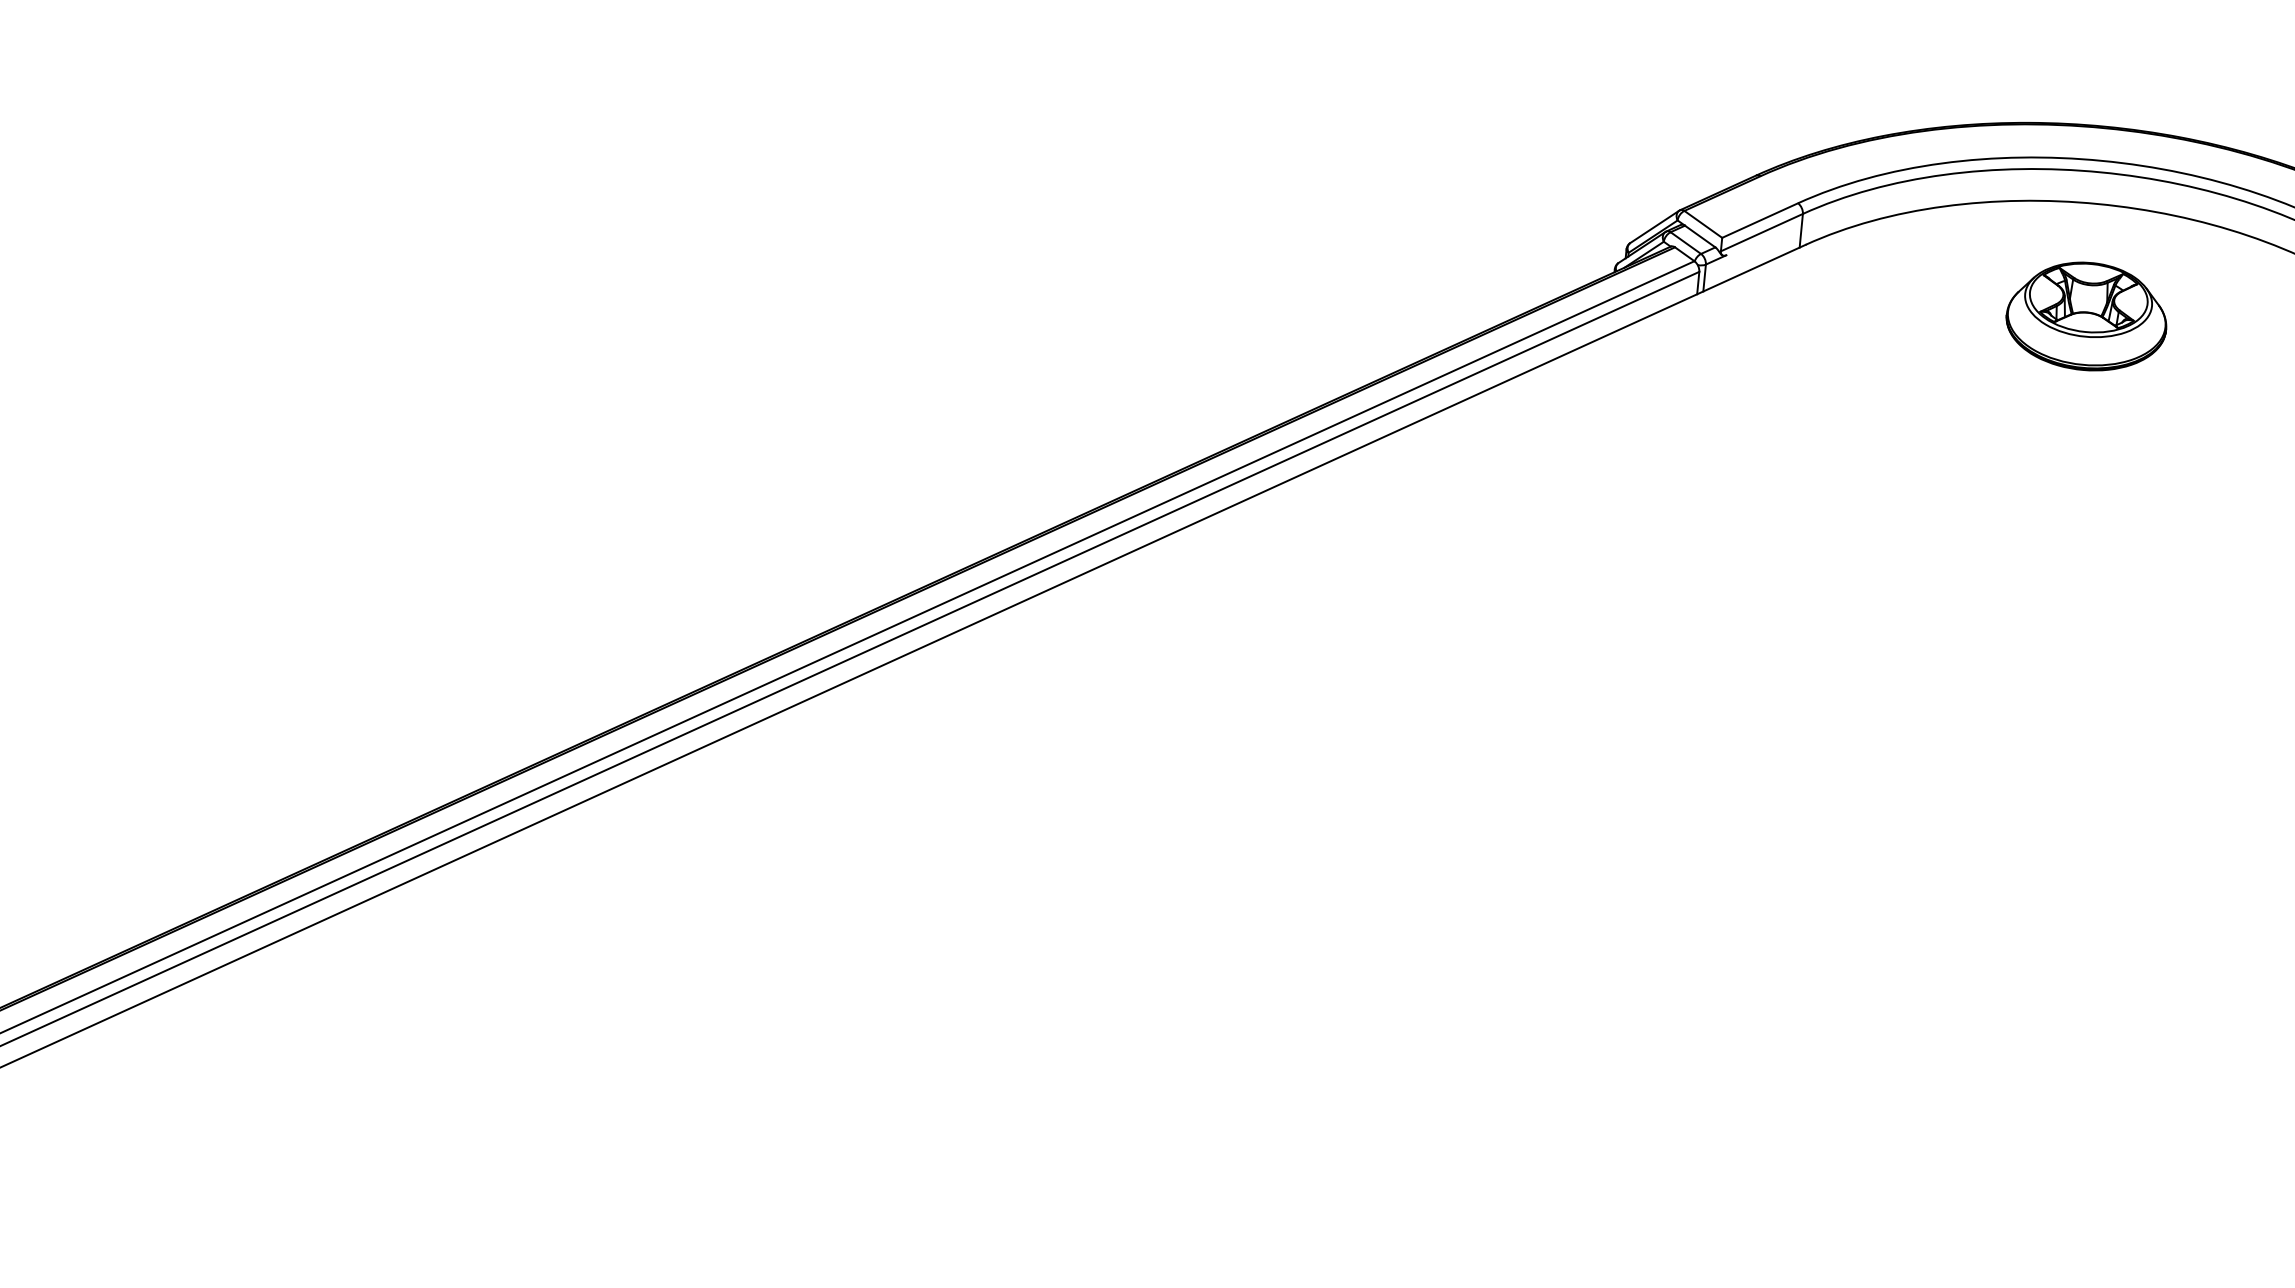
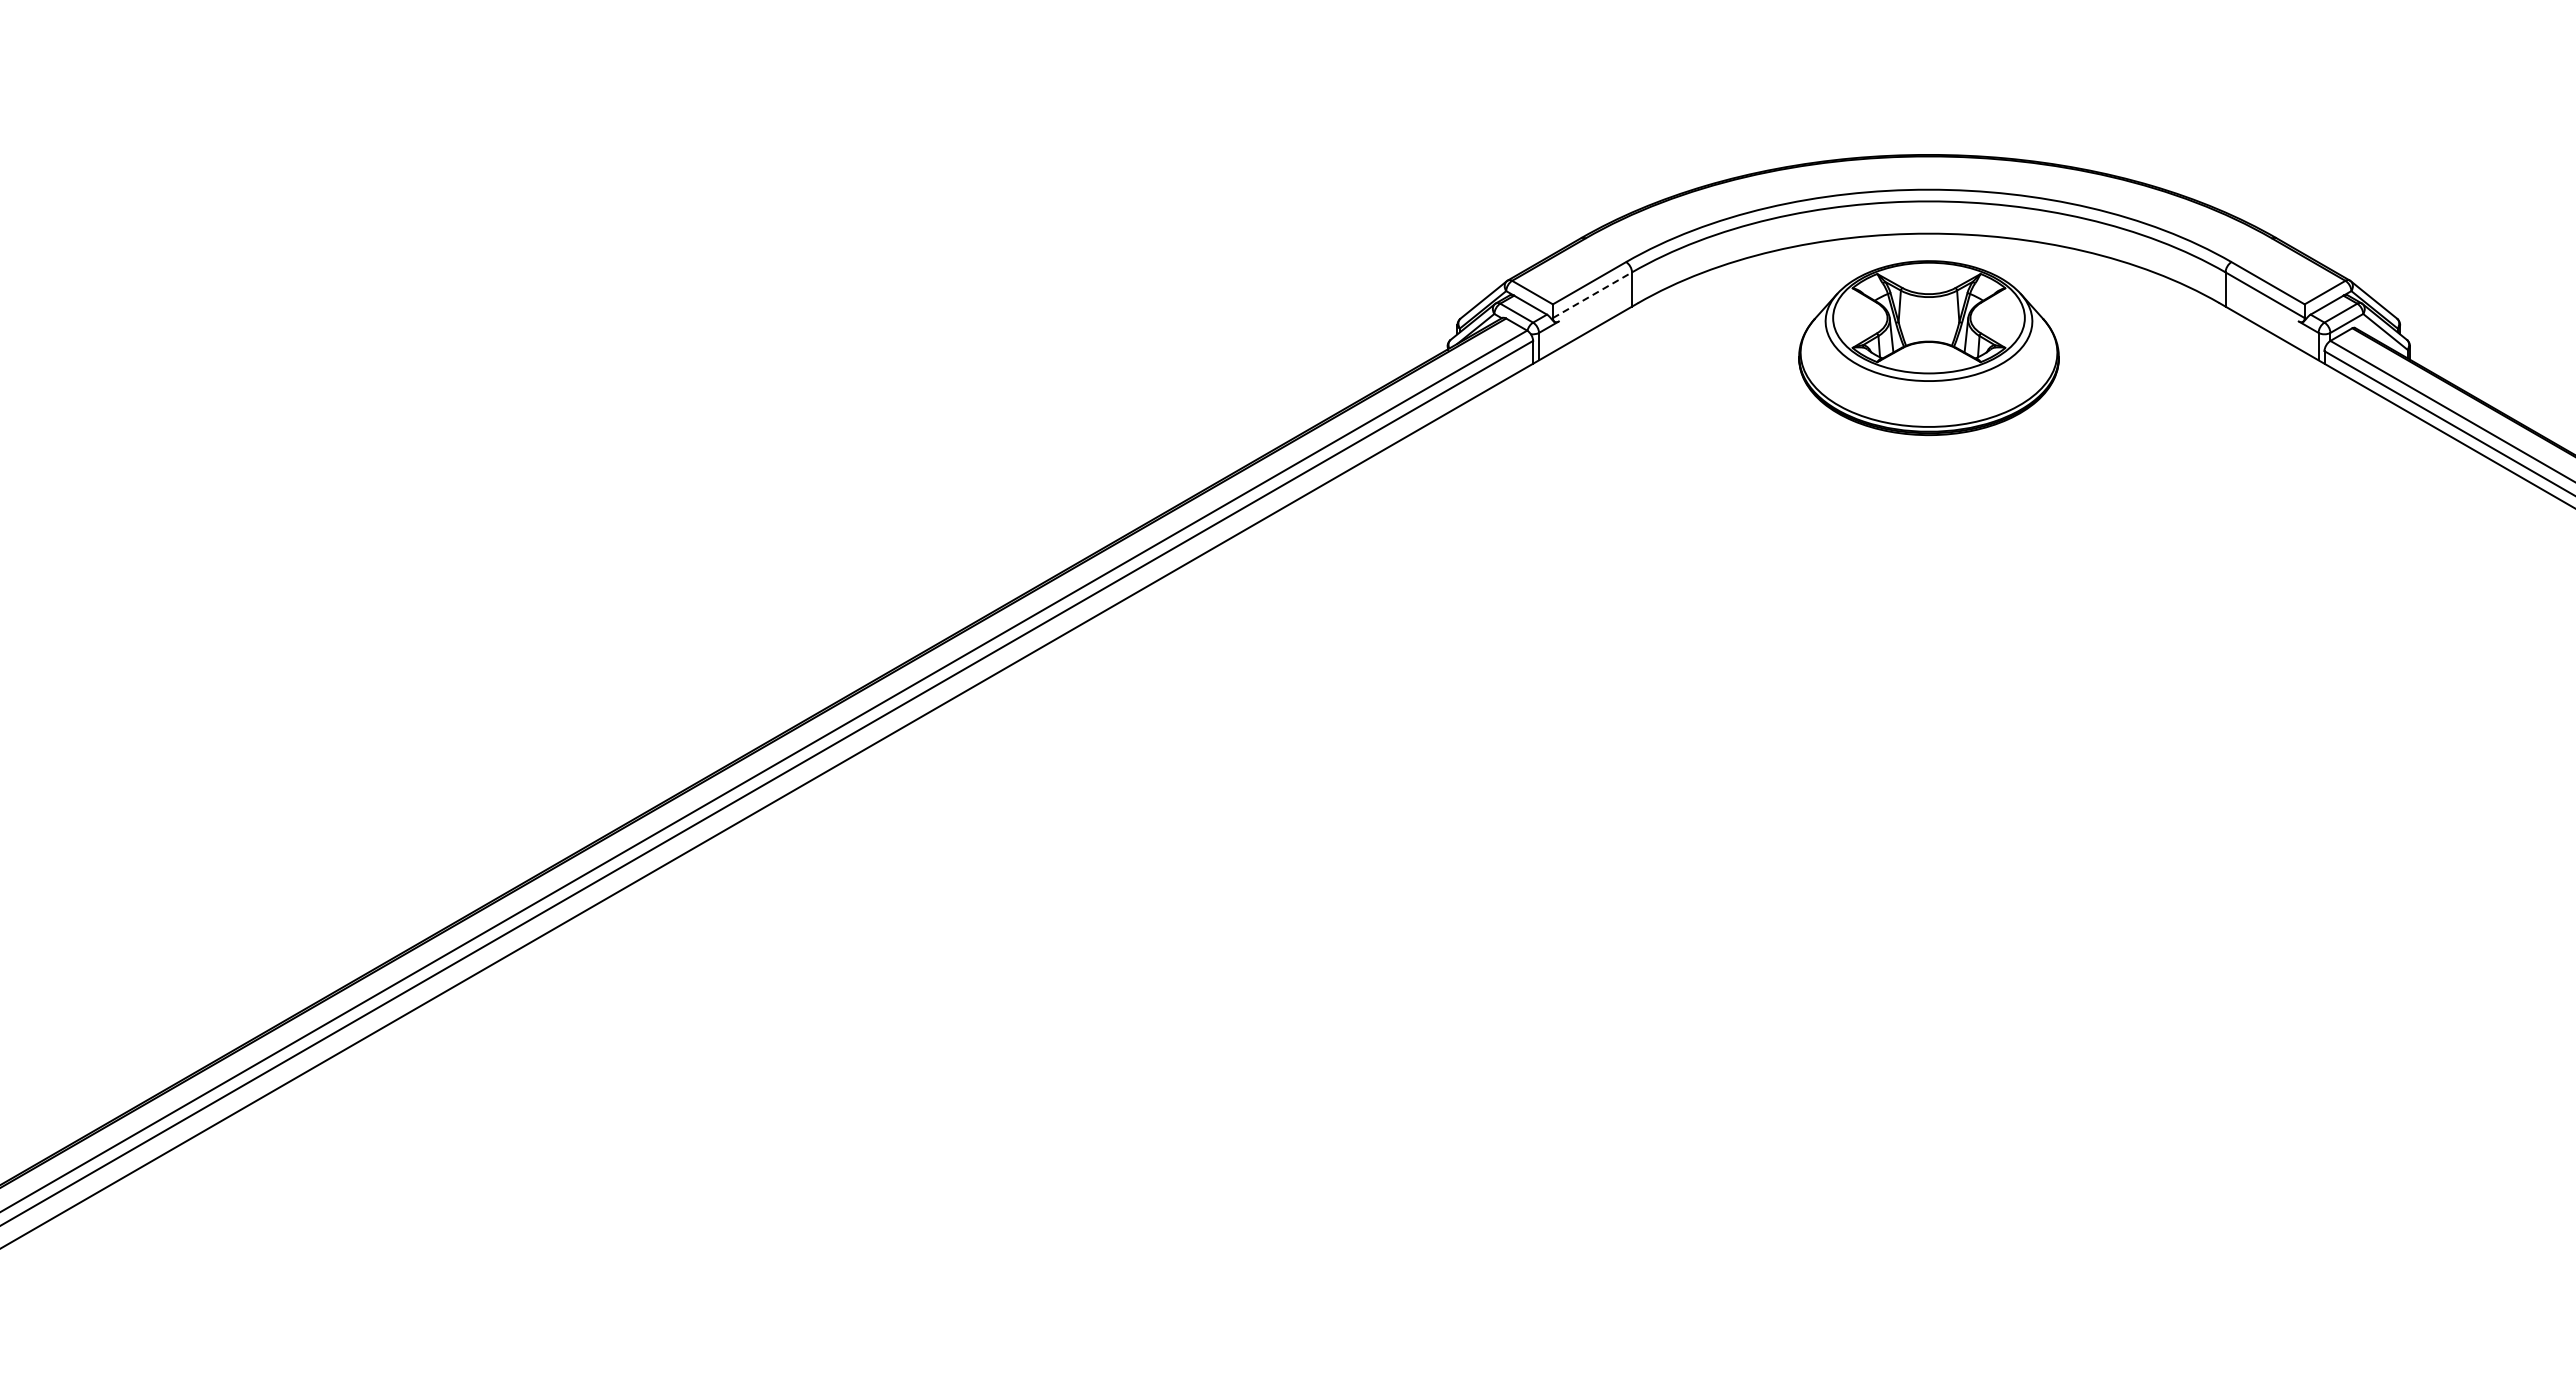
line: (1761, 232) -> (1592, 295), solid -> dashed
part: (2086, 316) -> (1928, 348), size x1.6

